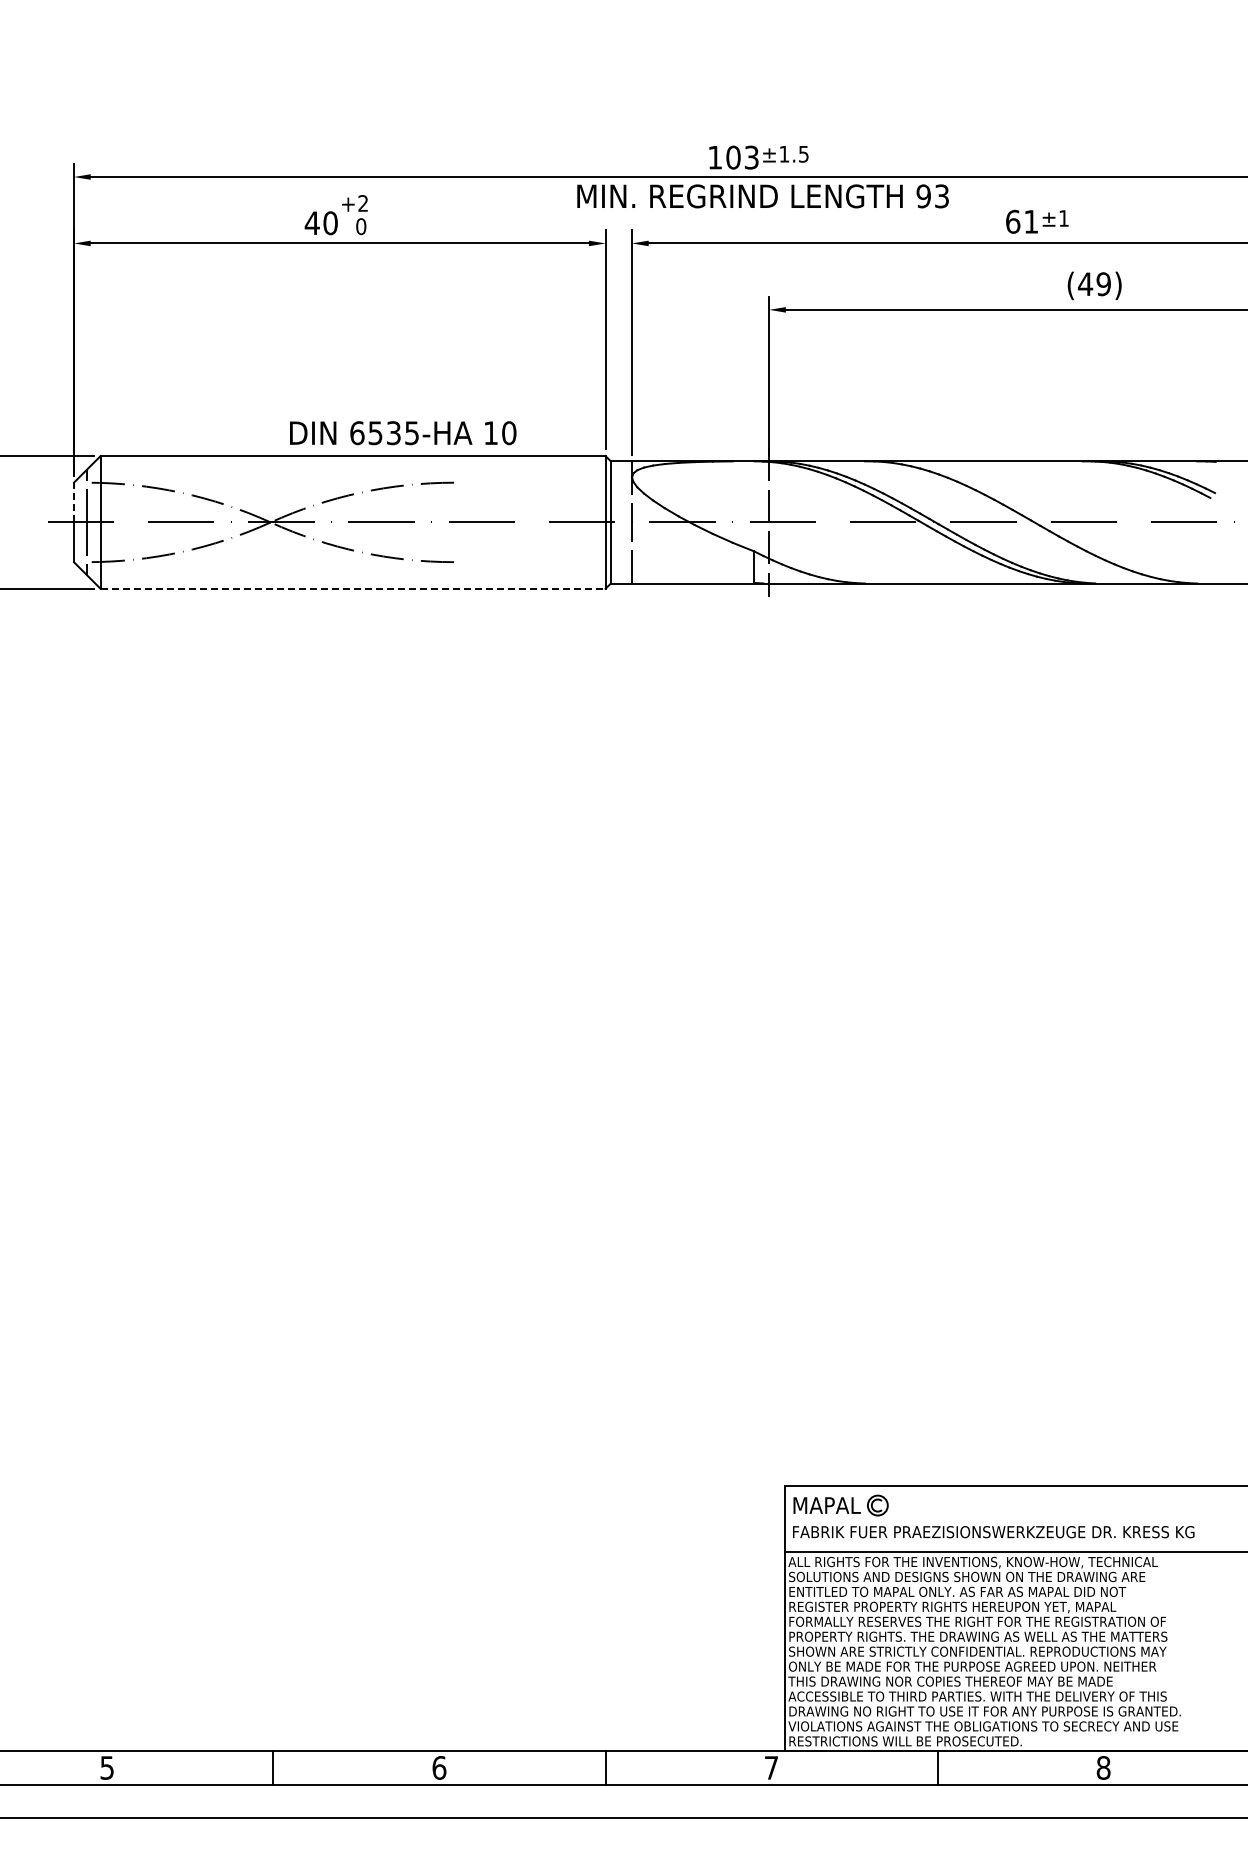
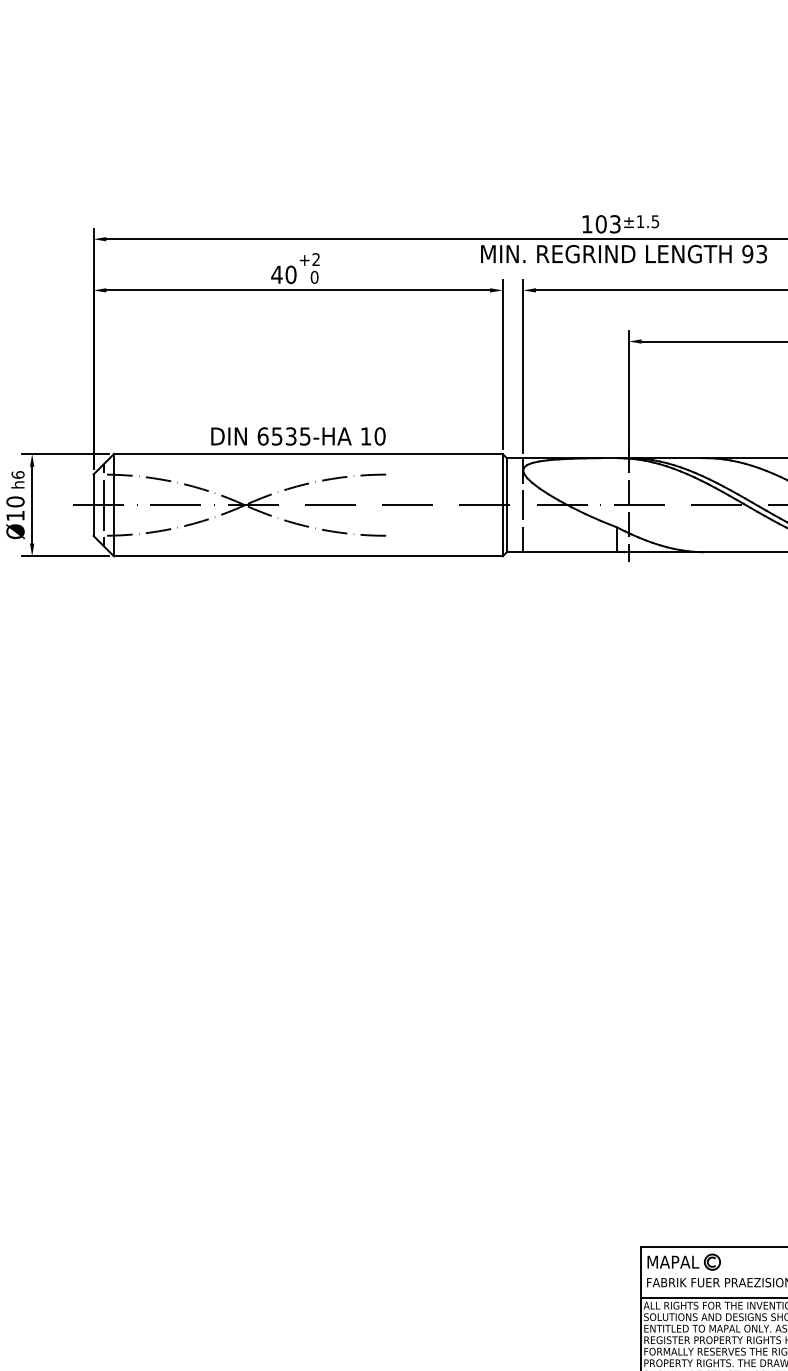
text: (403, 433) -> (298, 436), moved
line: (74, 502) -> (93, 489), dashed -> solid
line: (353, 588) -> (308, 556), dashed -> solid

